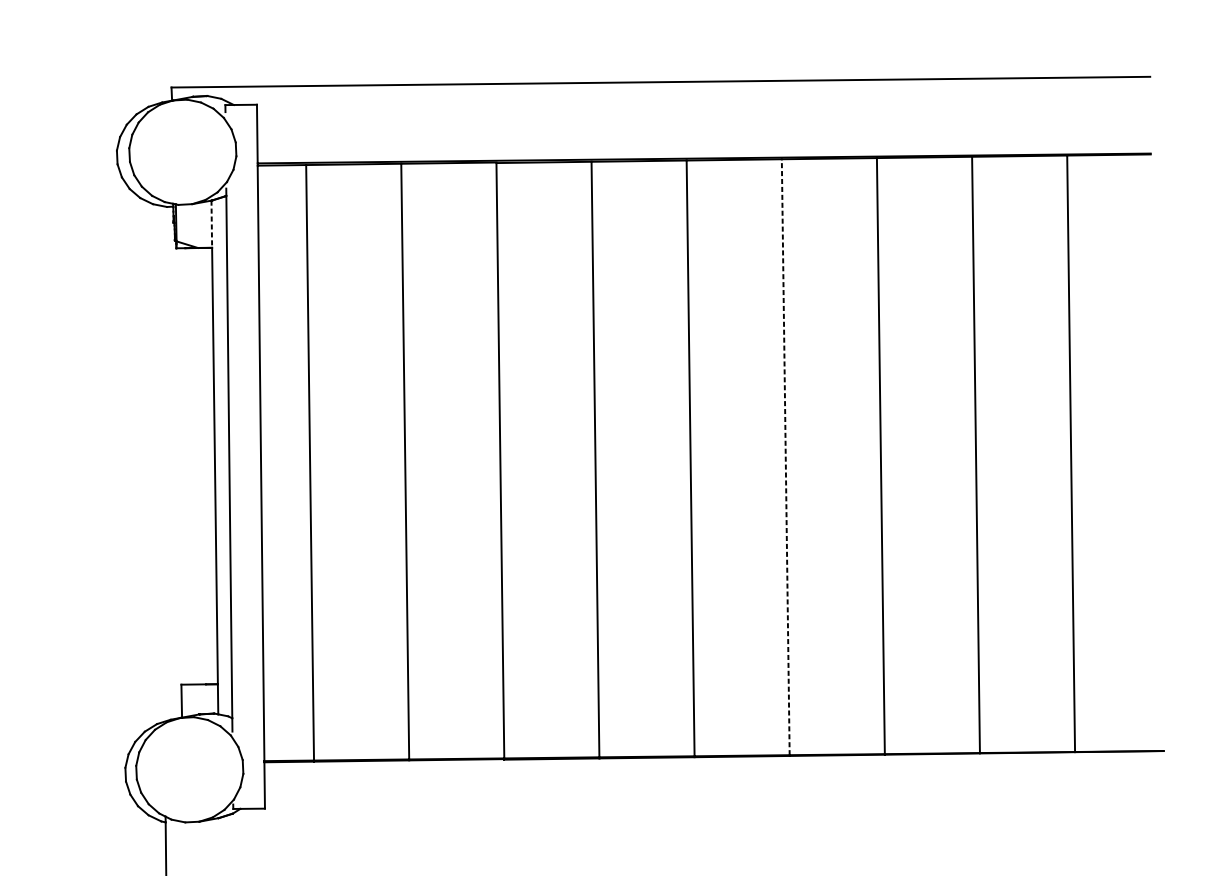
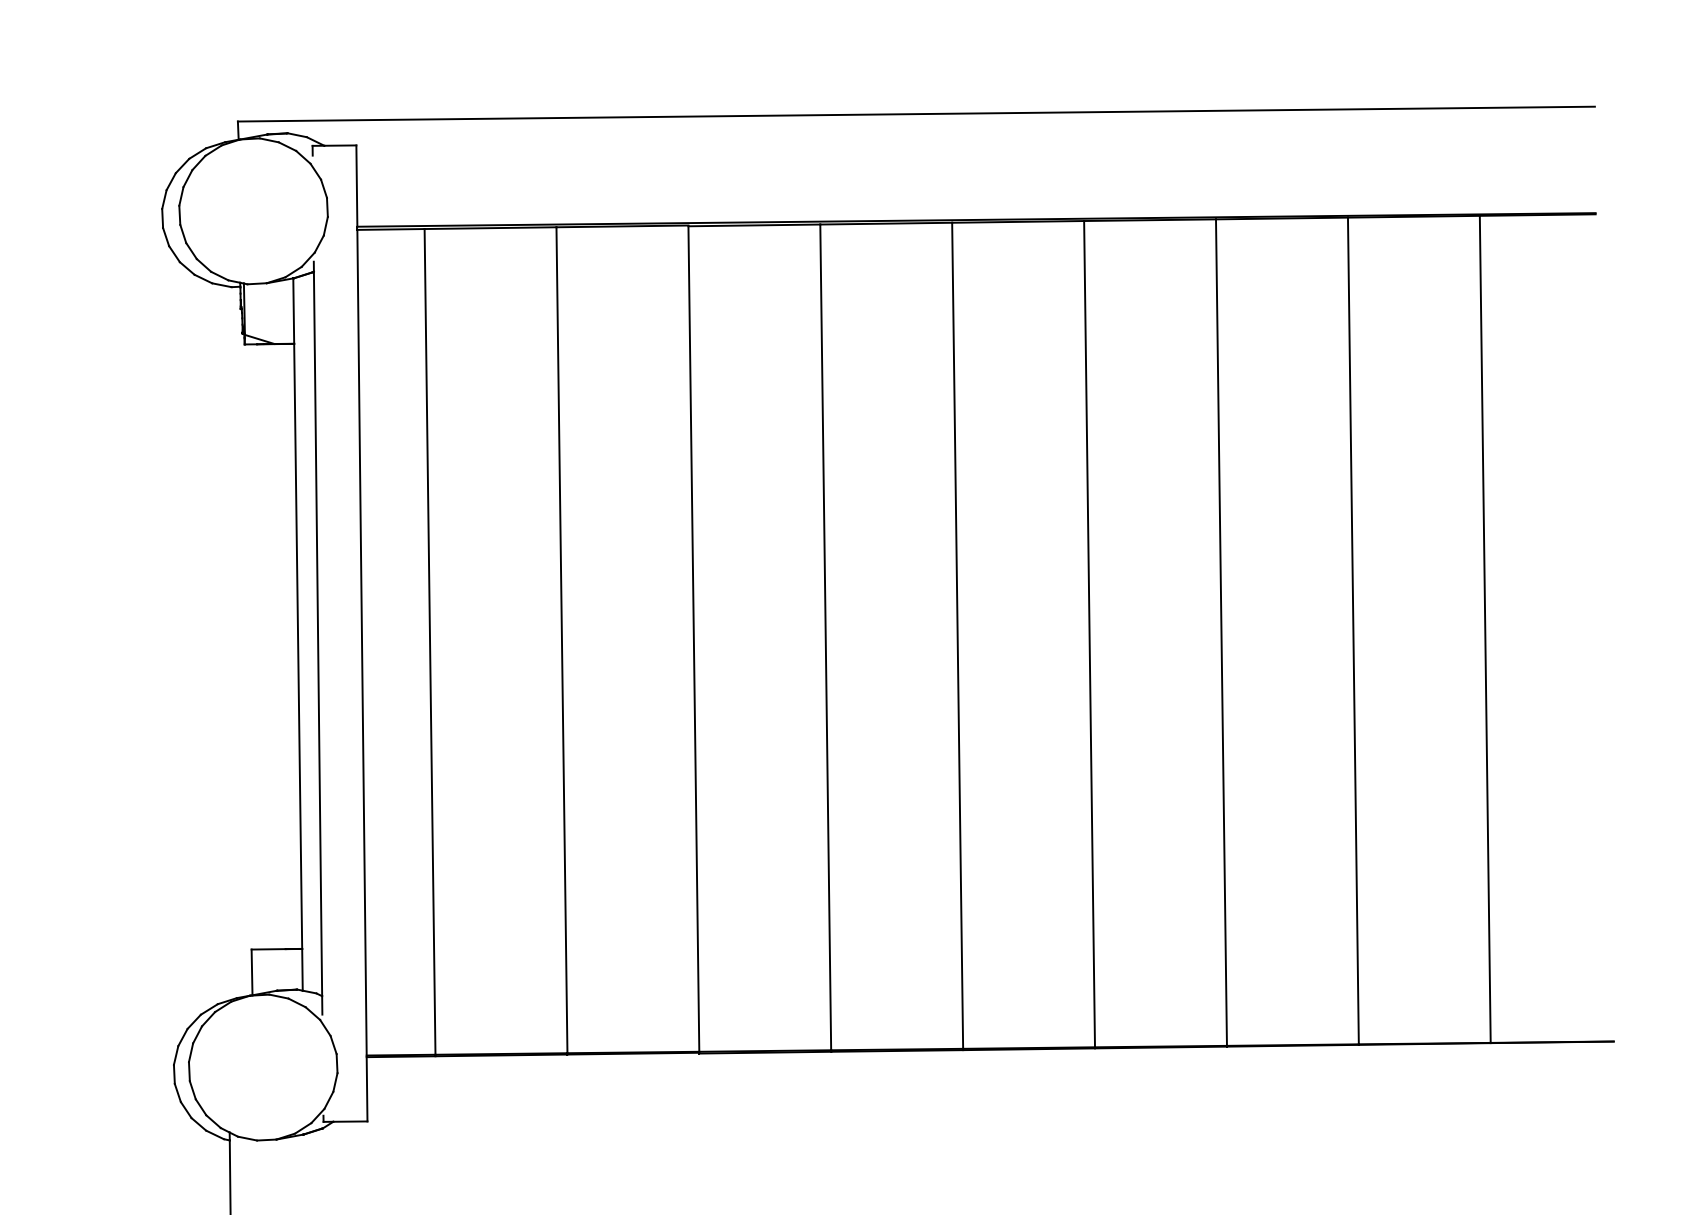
line: (211, 224) -> (293, 311), dashed -> solid
line: (785, 456) -> (1089, 633), dashed -> solid

